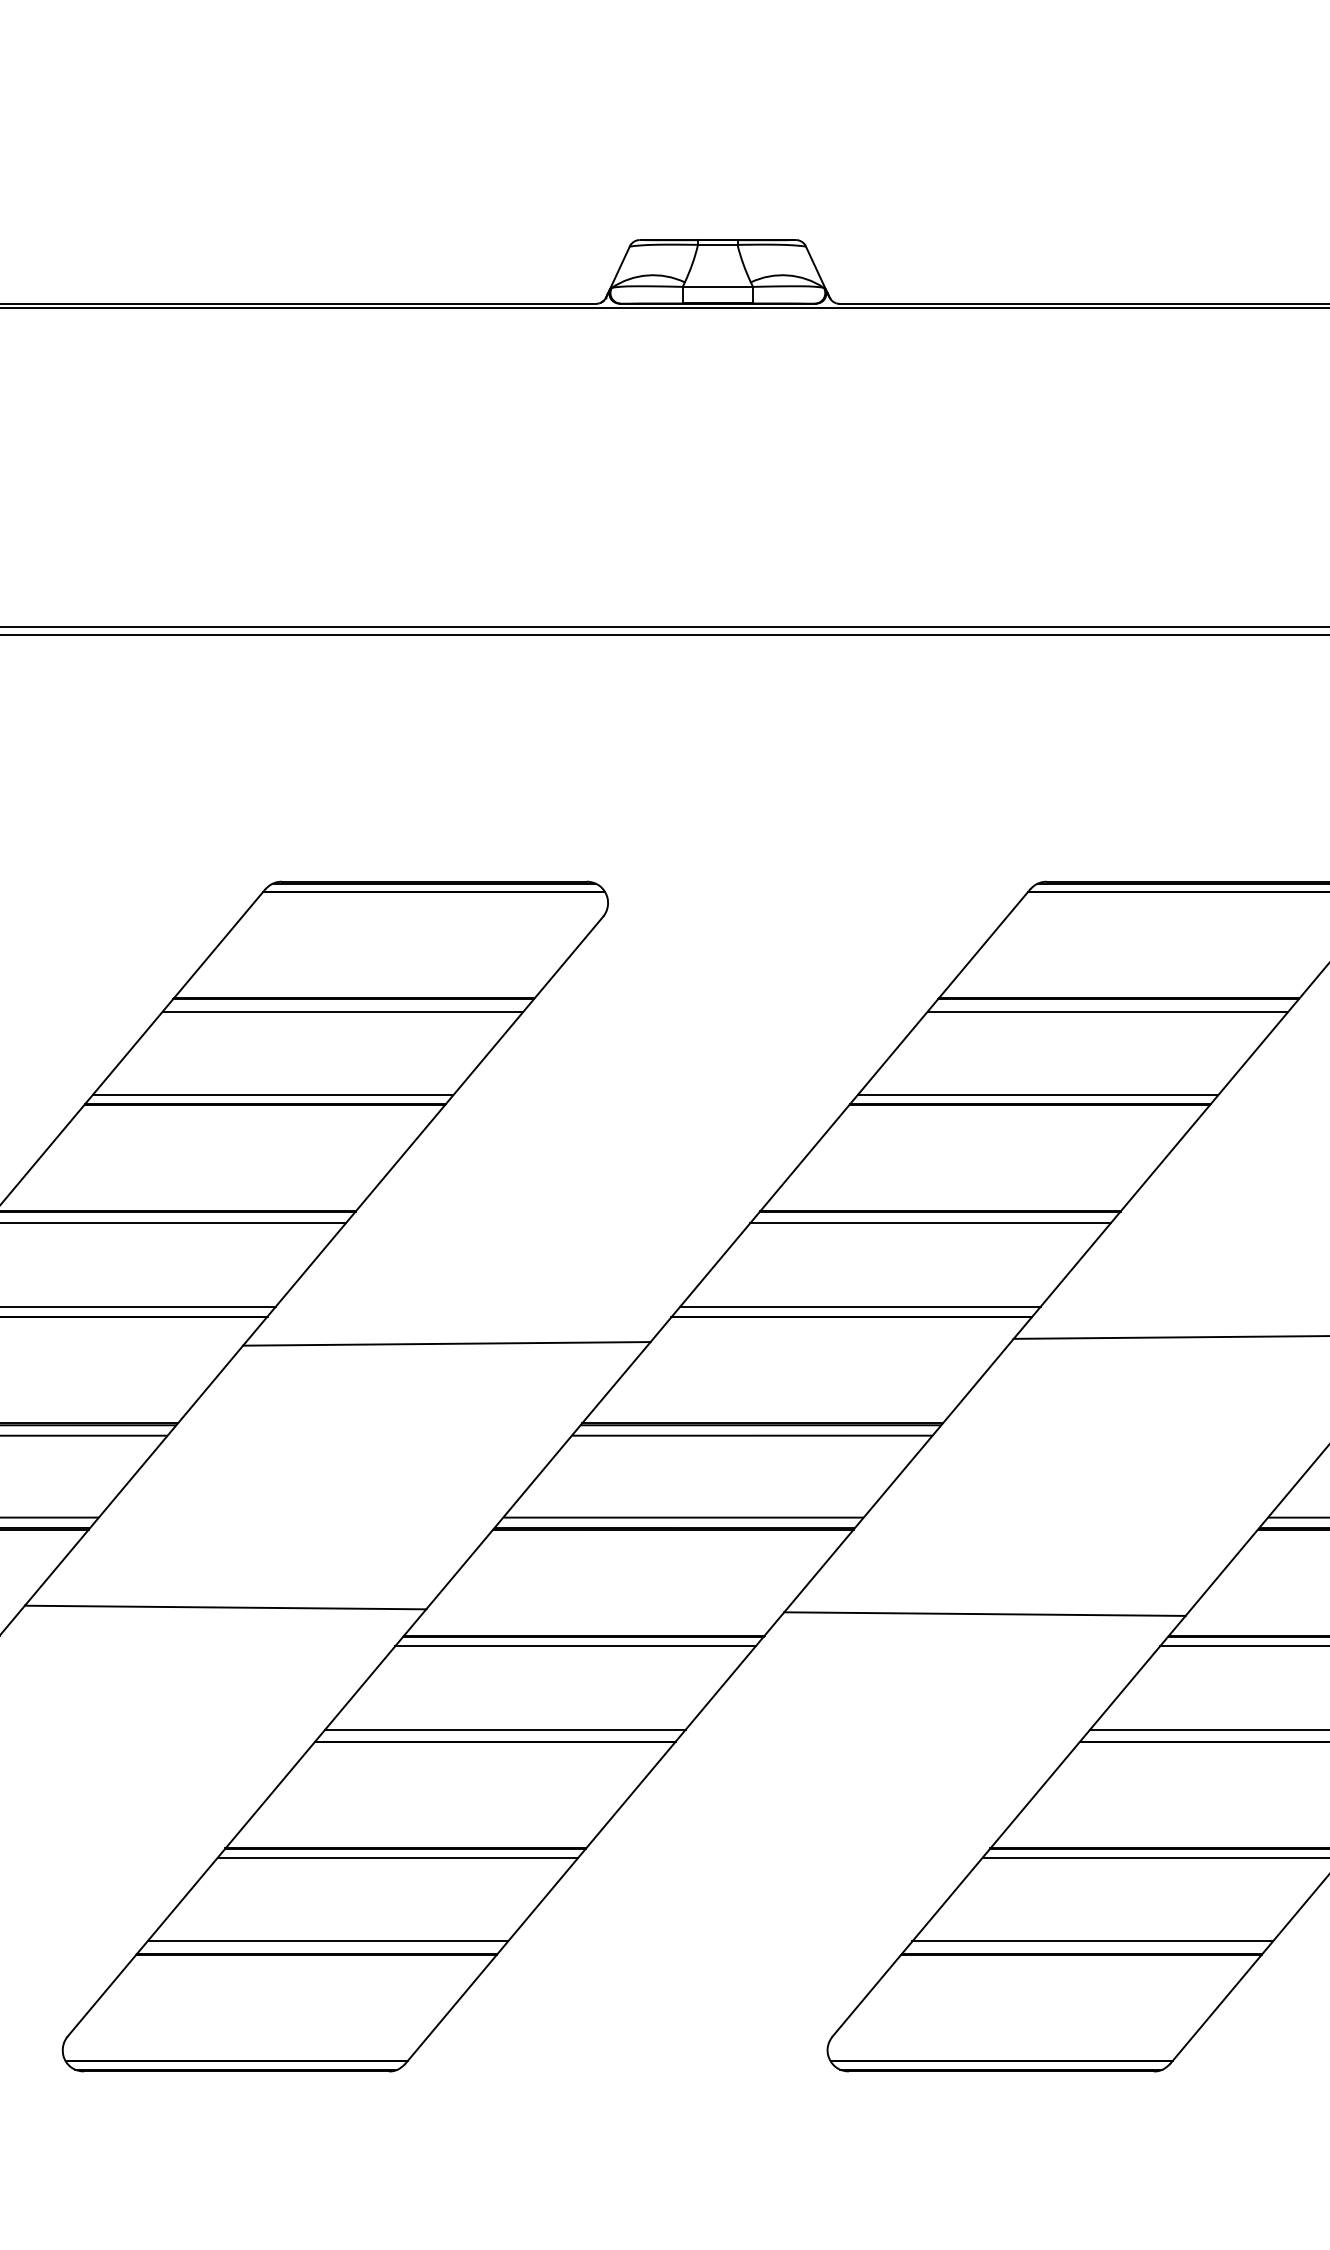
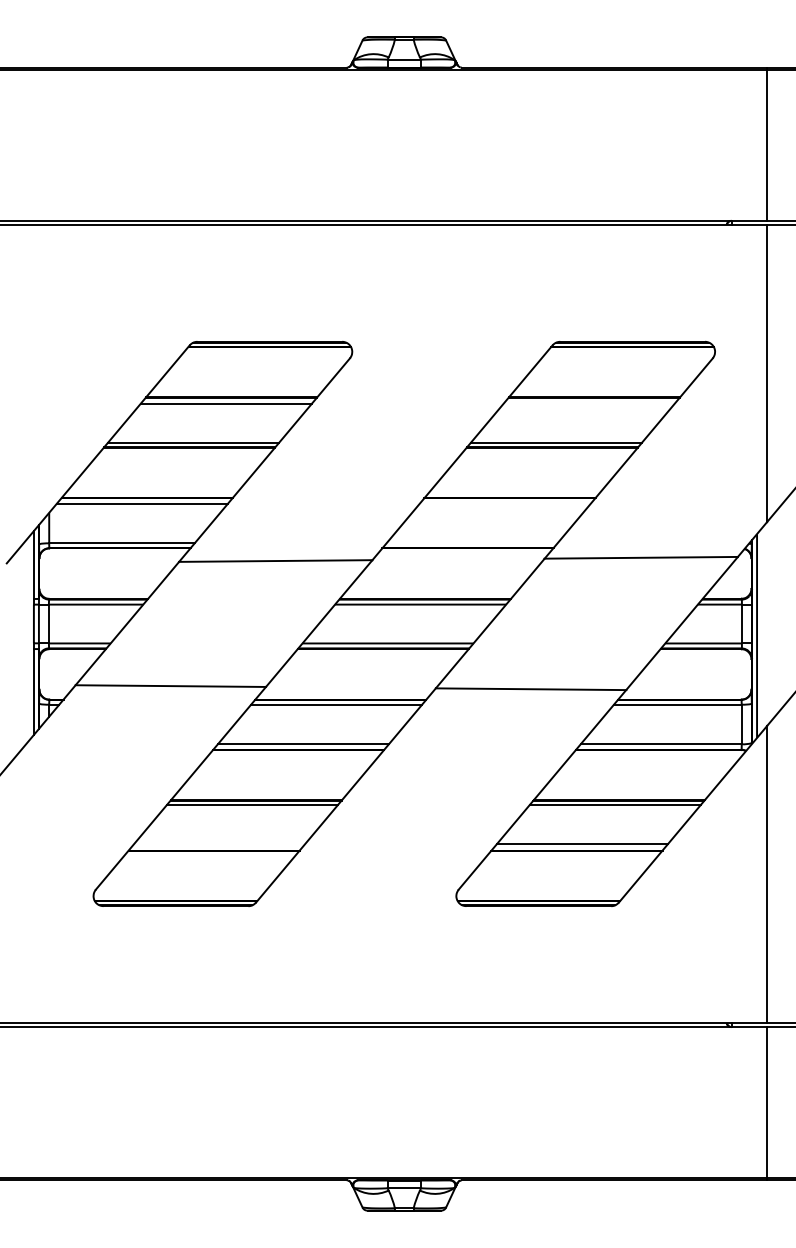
line: (1106, 1011) -> (588, 403), removed
line: (929, 1222) -> (504, 503), removed
line: (859, 1306) -> (471, 543), removed
line: (326, 1941) -> (218, 844), removed

